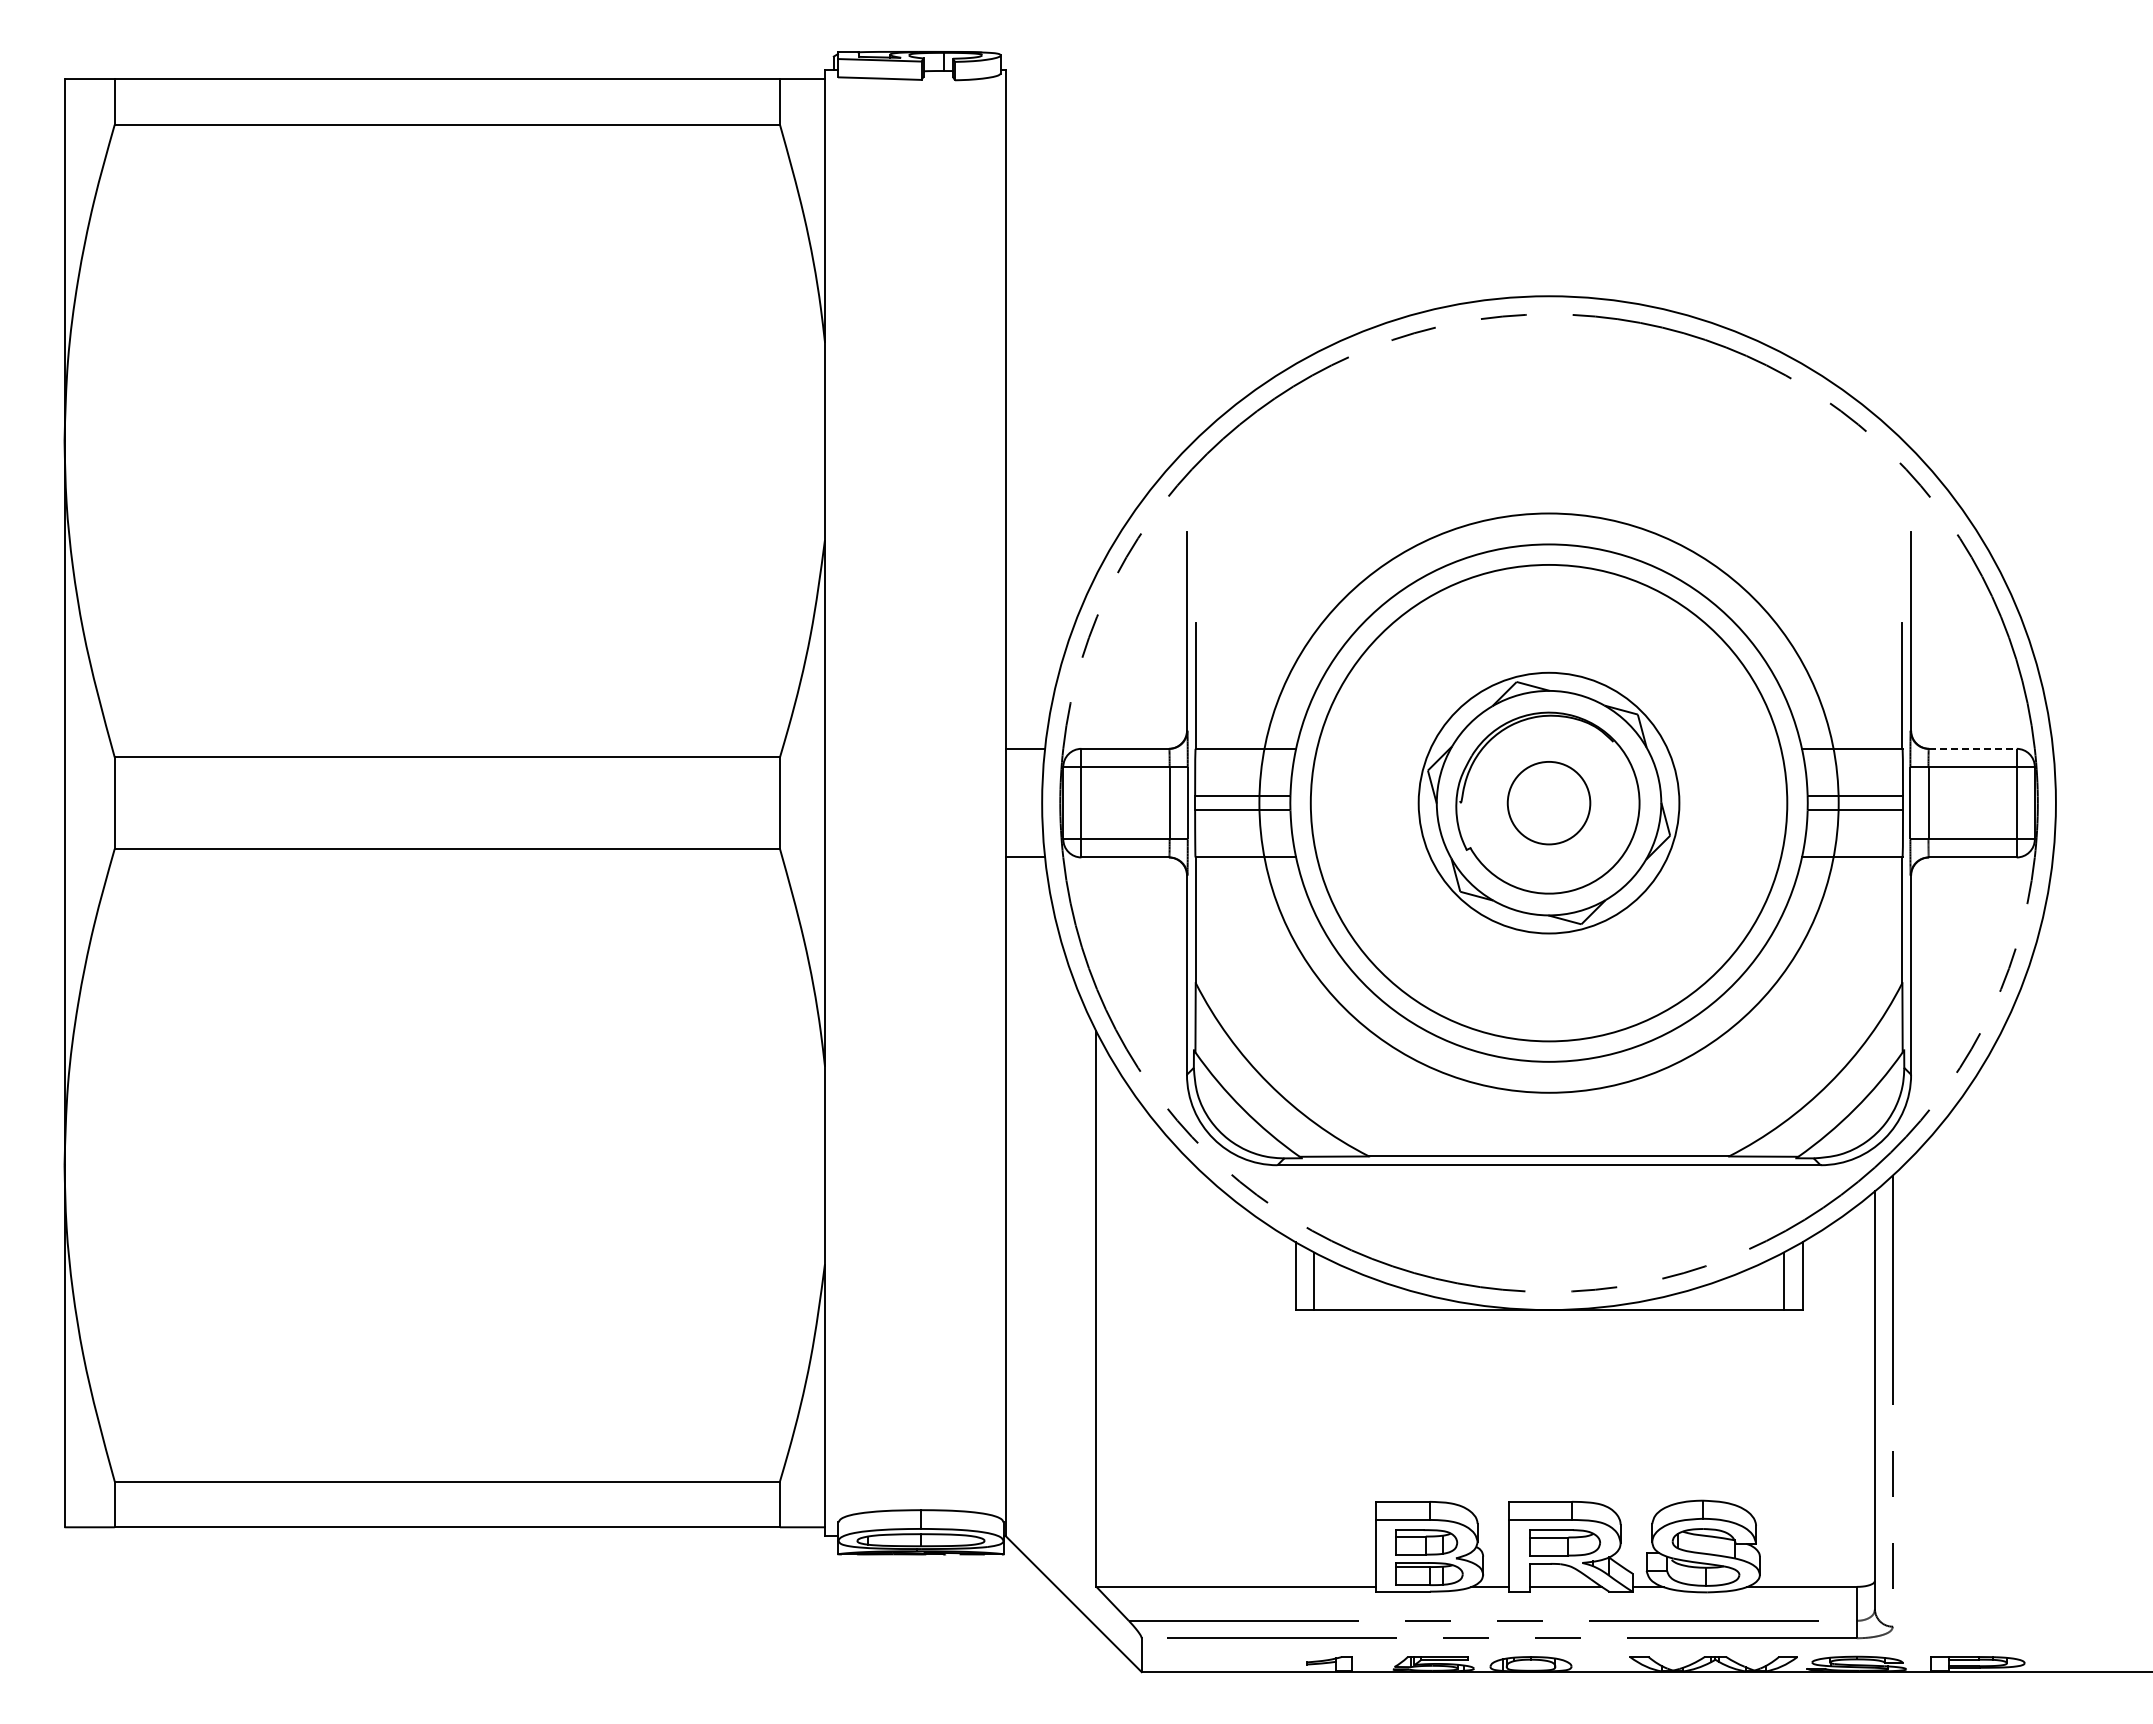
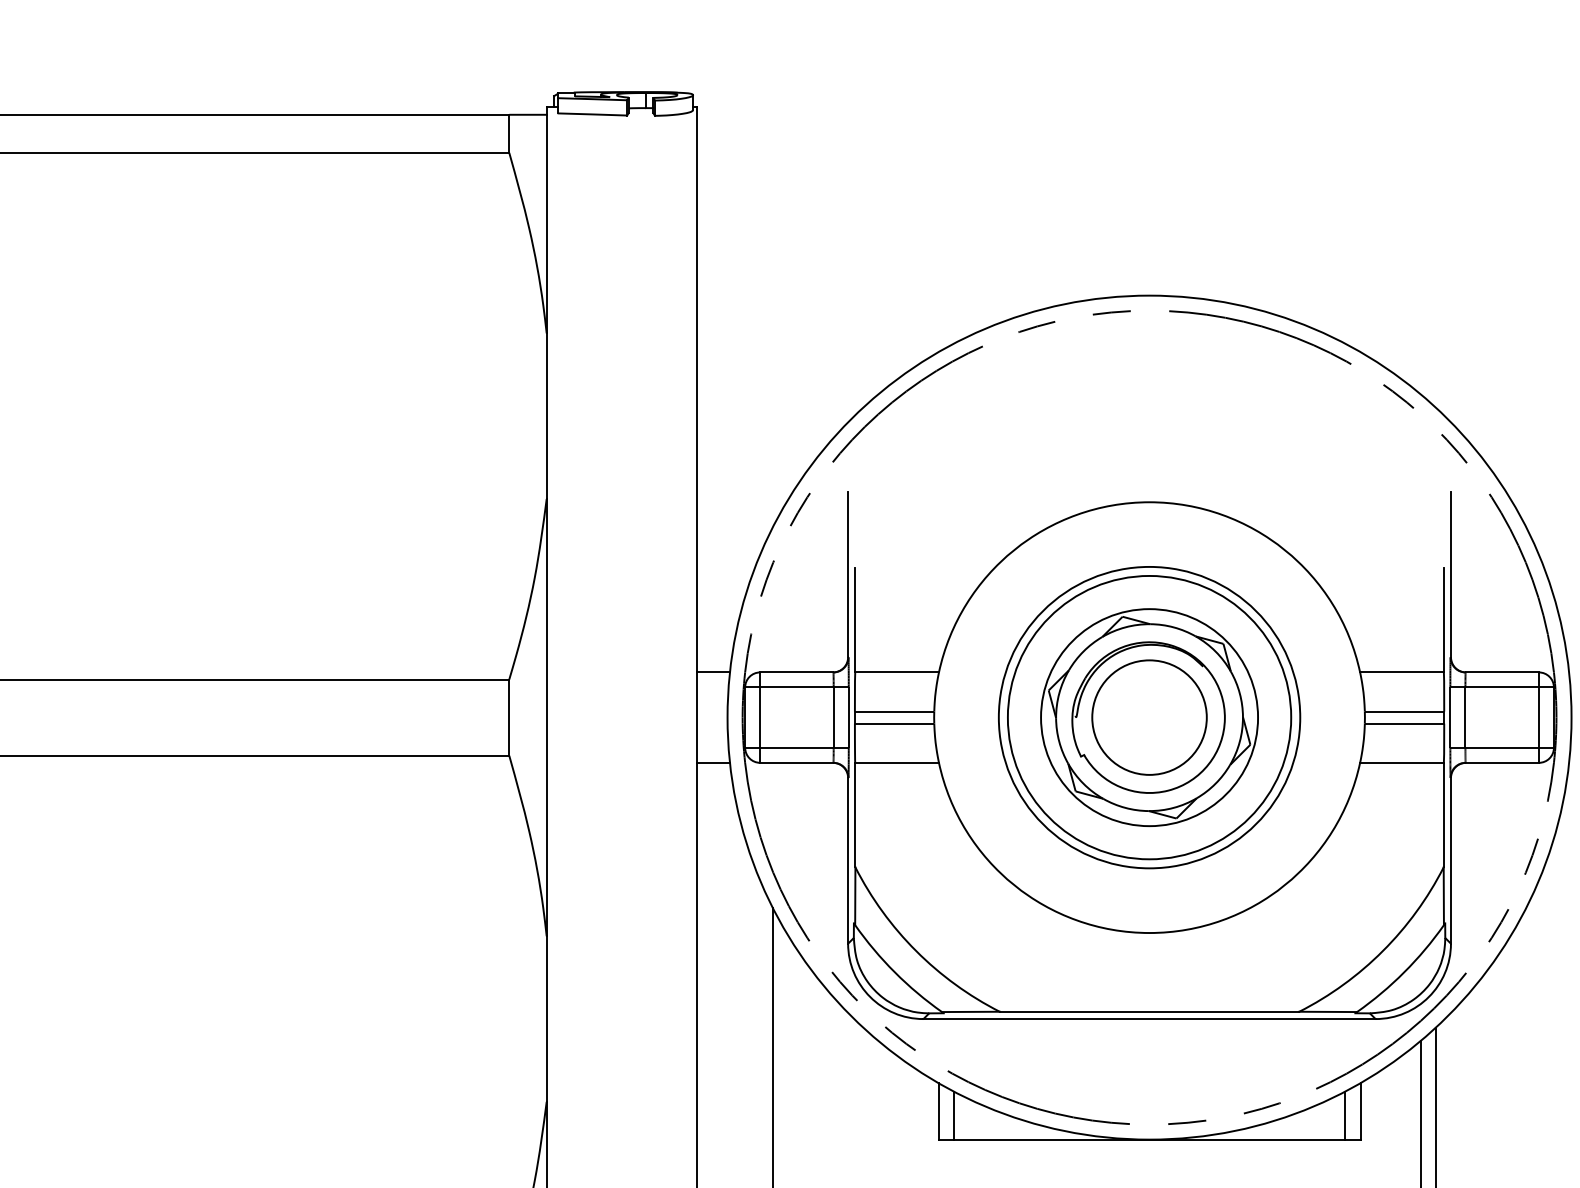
line: (1972, 748) -> (1502, 672), dashed -> solid
circle: (1548, 802) -> (1149, 717), size x0.71
circle: (1548, 802) -> (1149, 717), size x1.67
circle: (1549, 803) -> (1149, 717), size x0.62

